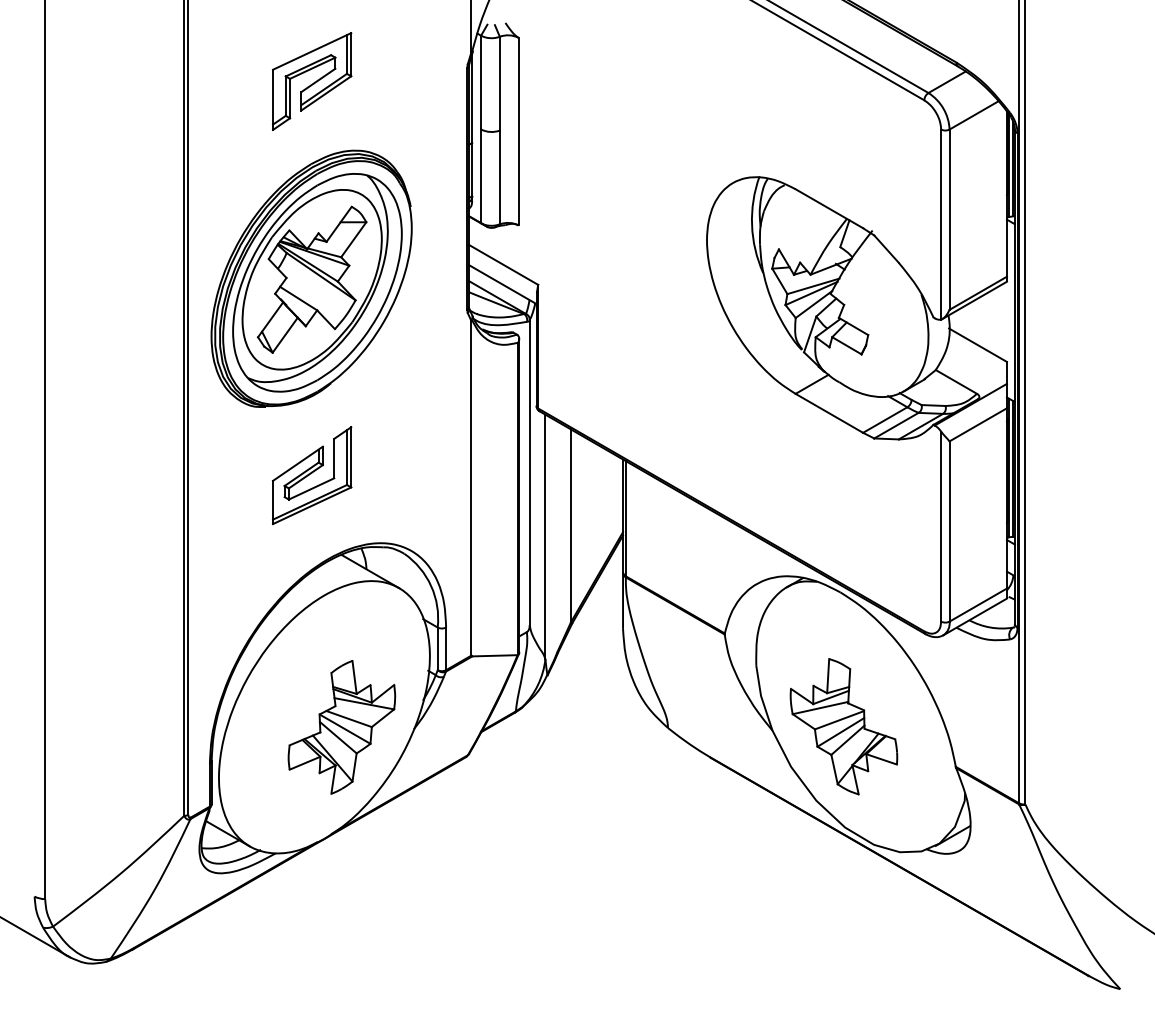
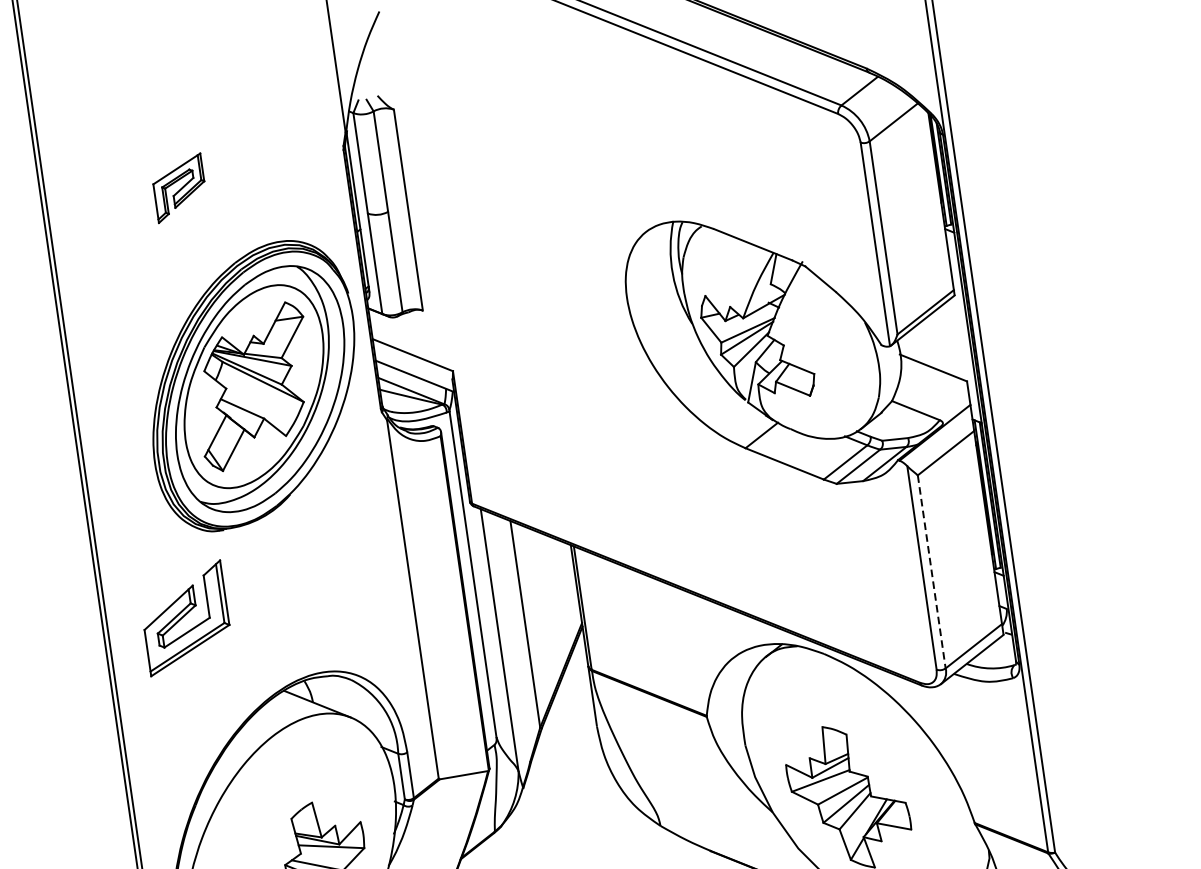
part: (312, 81) -> (179, 188), size x0.6
part: (311, 278) -> (253, 385), moved
part: (312, 475) -> (186, 618), moved
line: (949, 531) -> (931, 571), solid -> dashed

